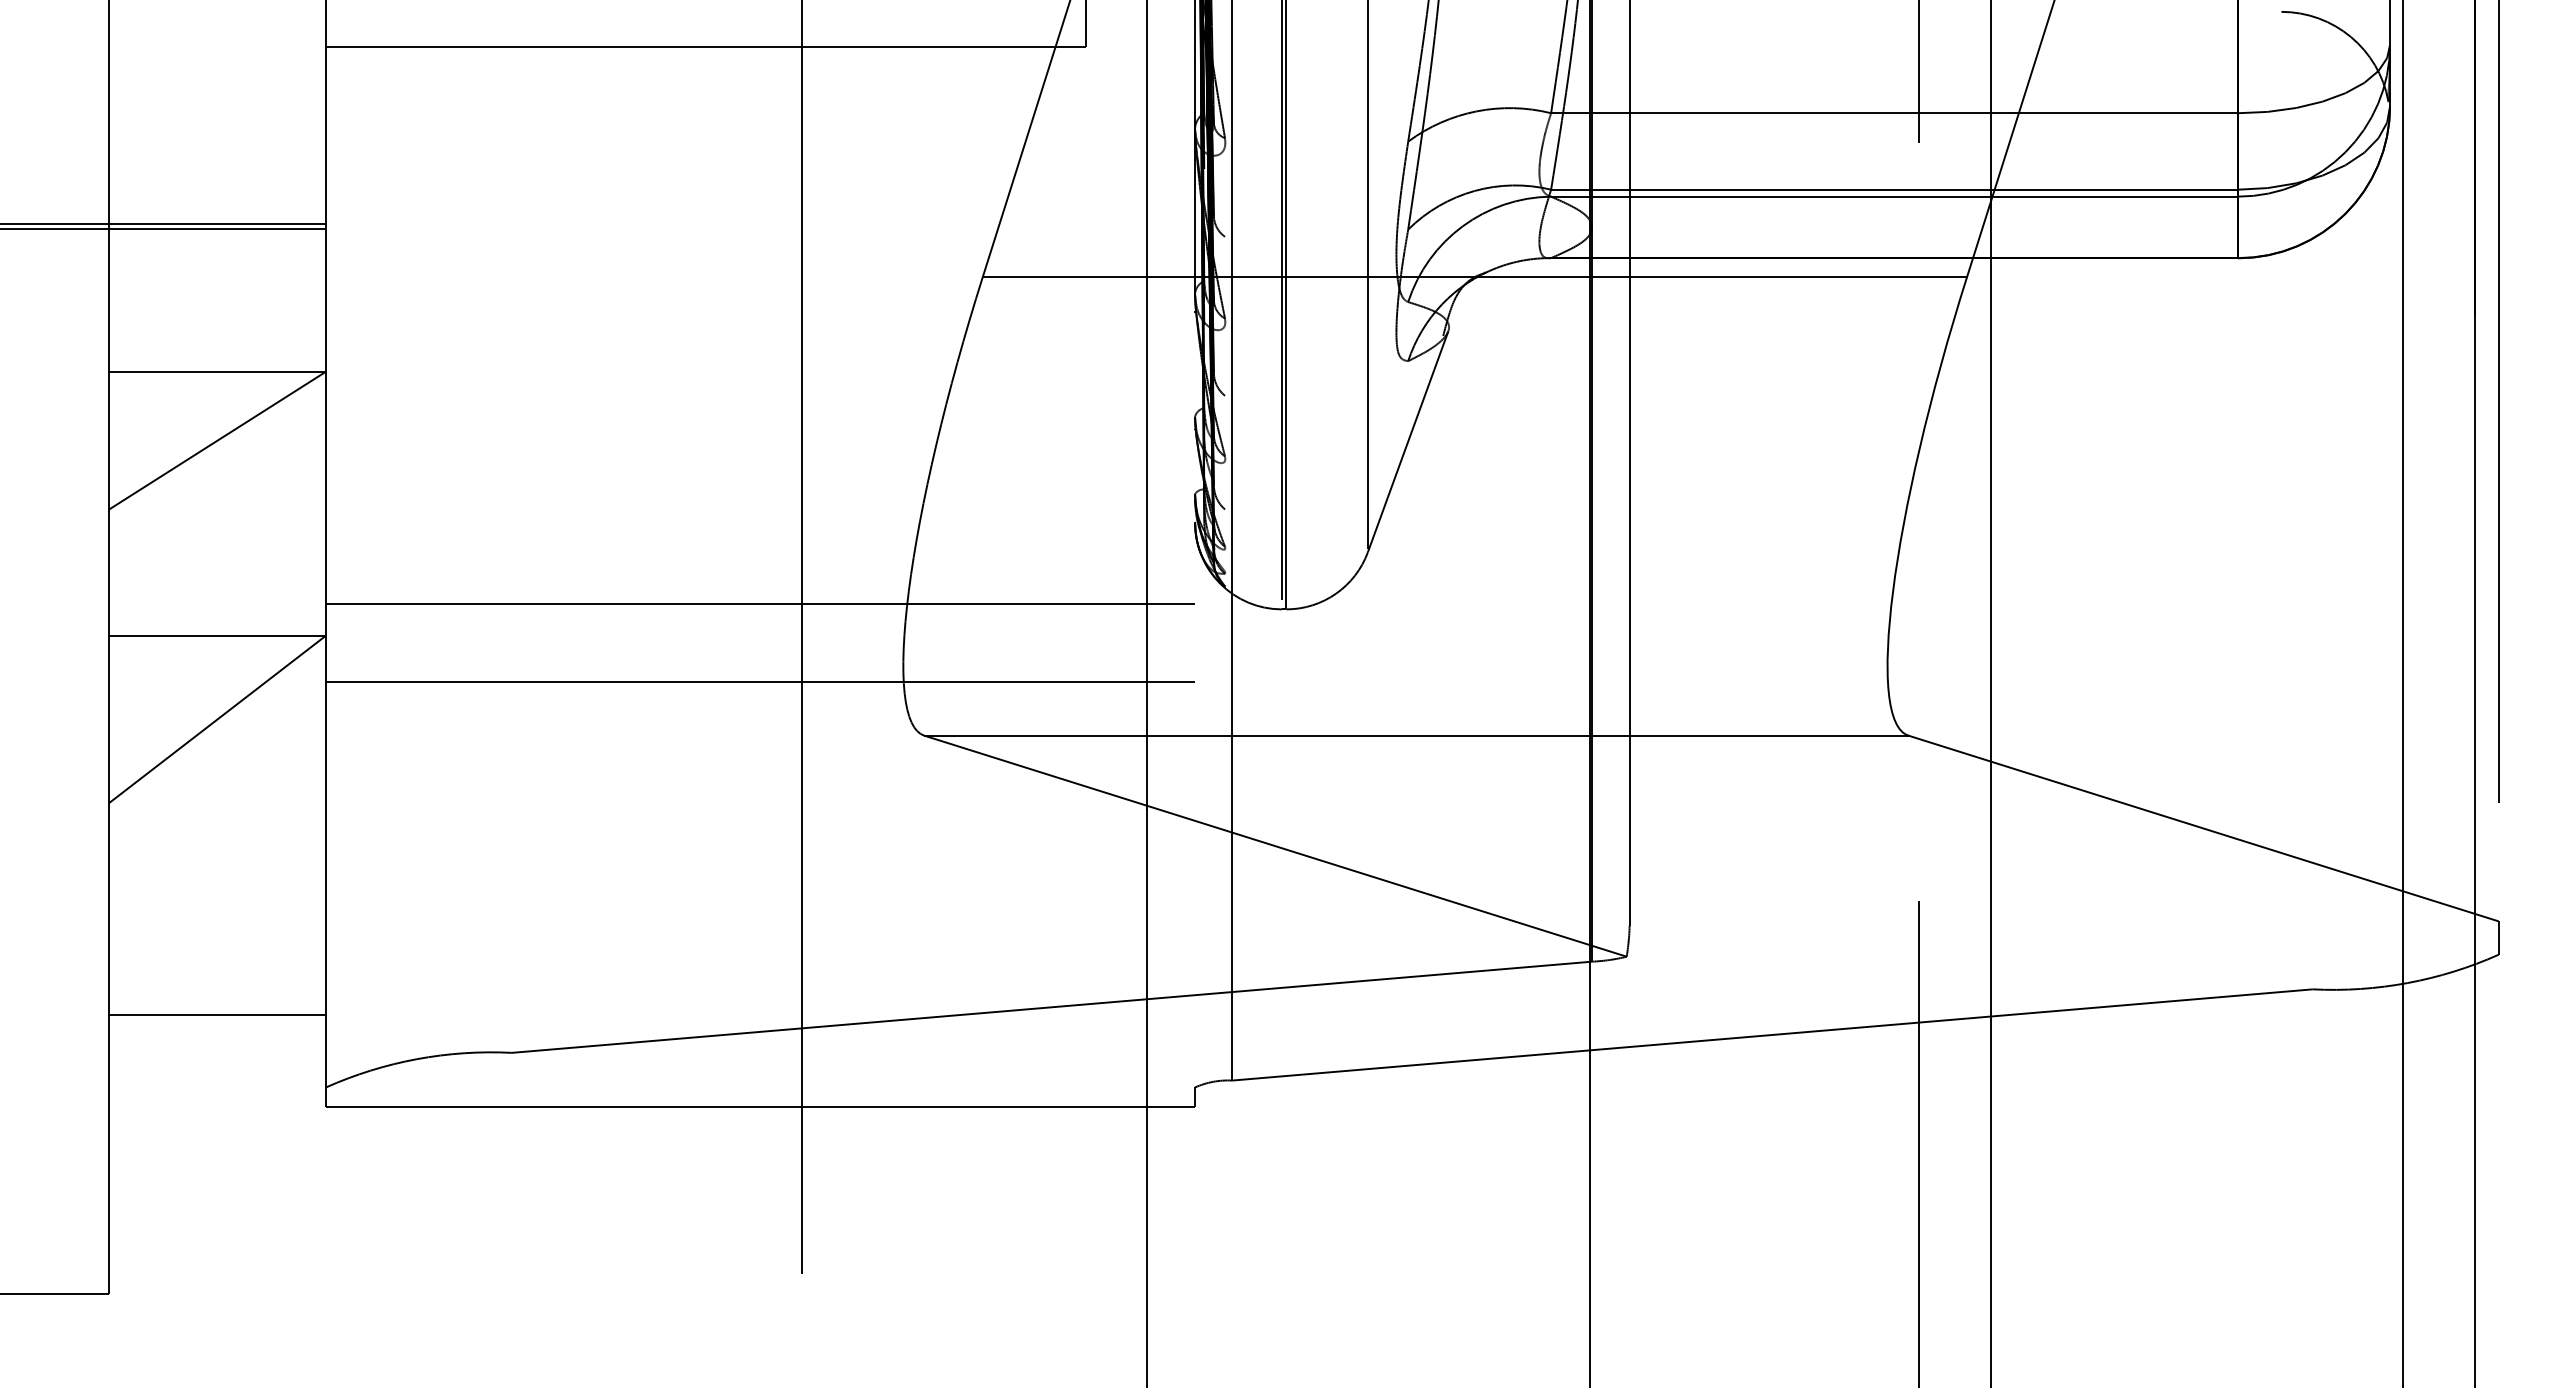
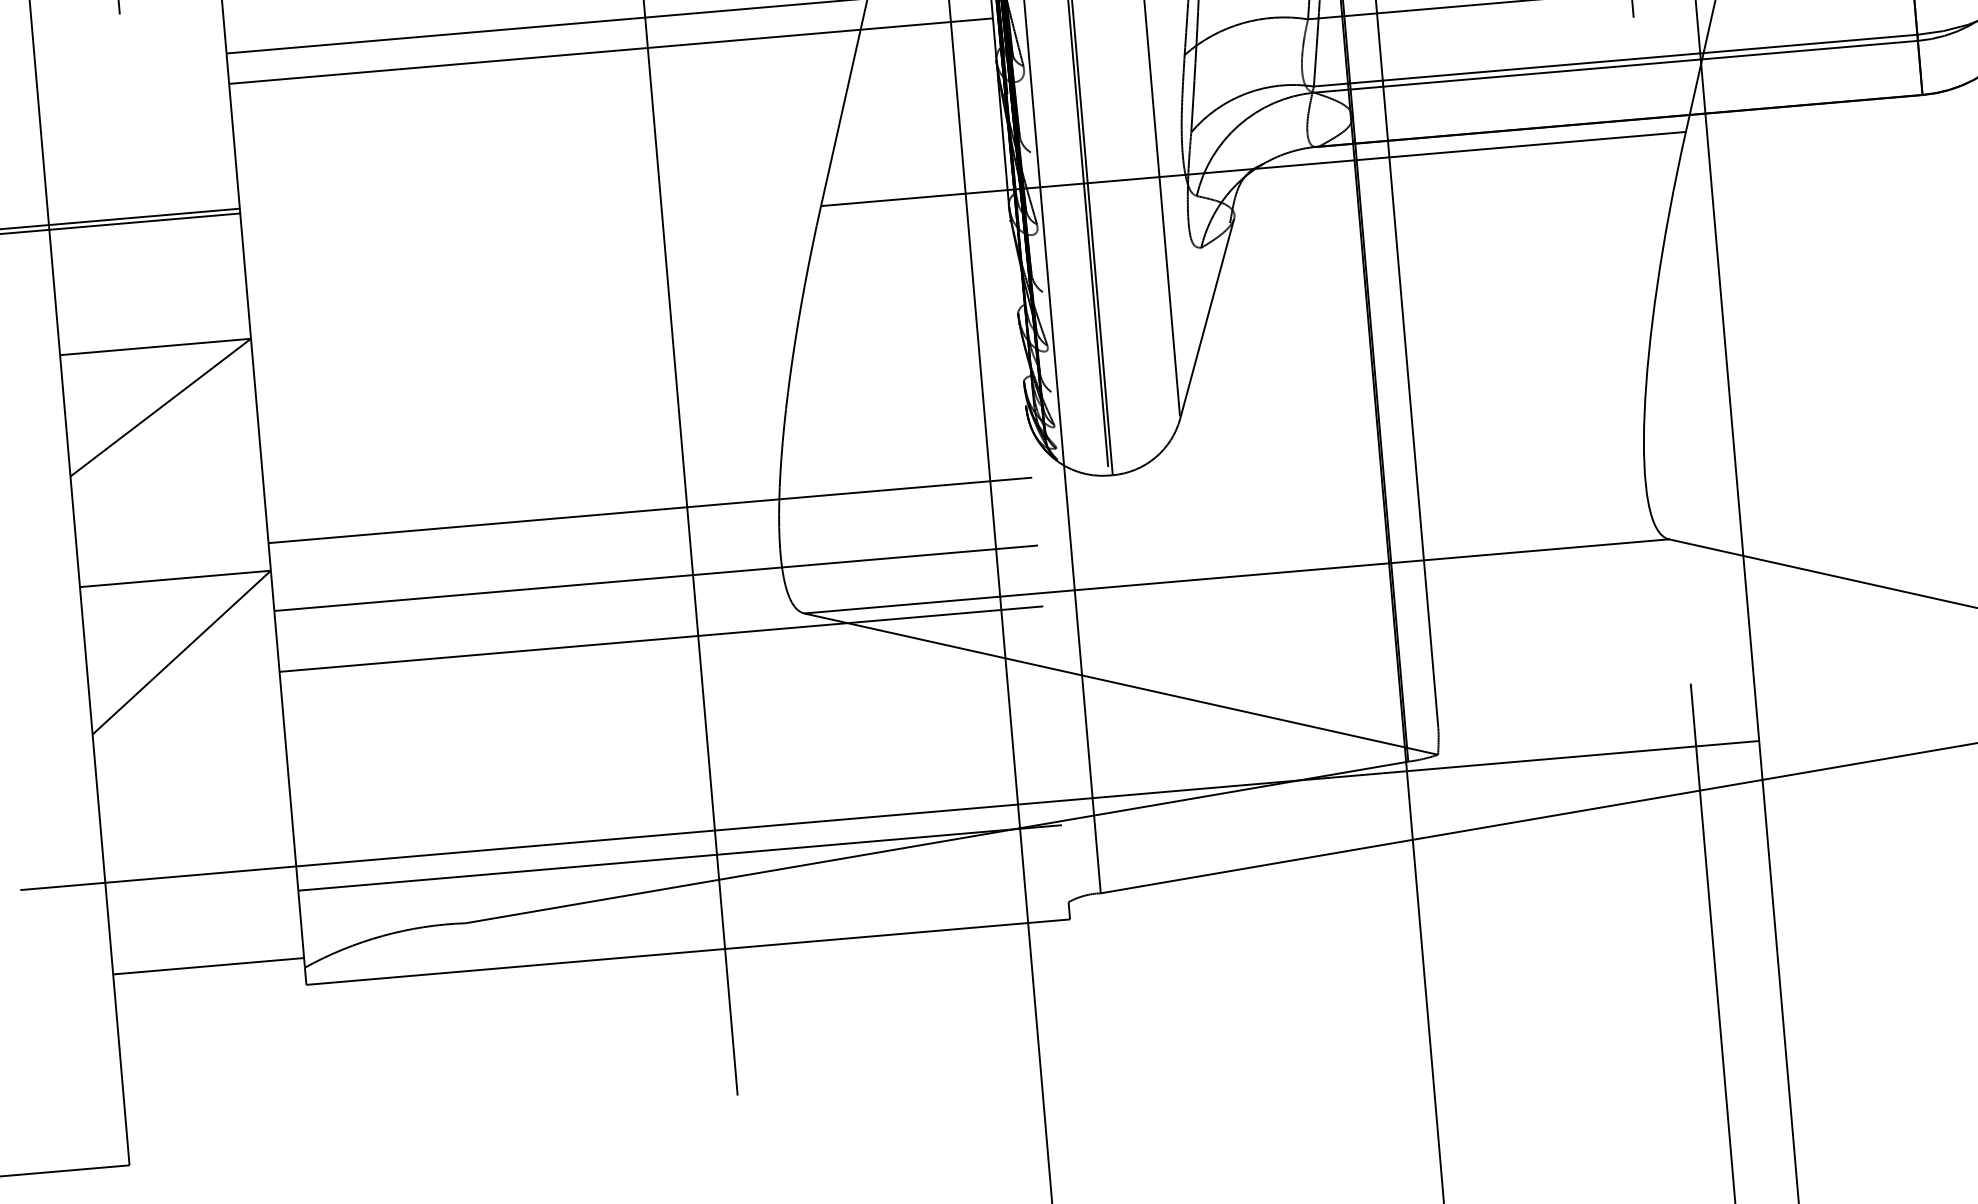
line: (760, 81) -> (611, 51), added
line: (760, 750) -> (661, 638), added
line: (1000, 972) -> (889, 815), added
line: (760, 999) -> (680, 857), added
line: (216, 1014) -> (207, 966), moved

